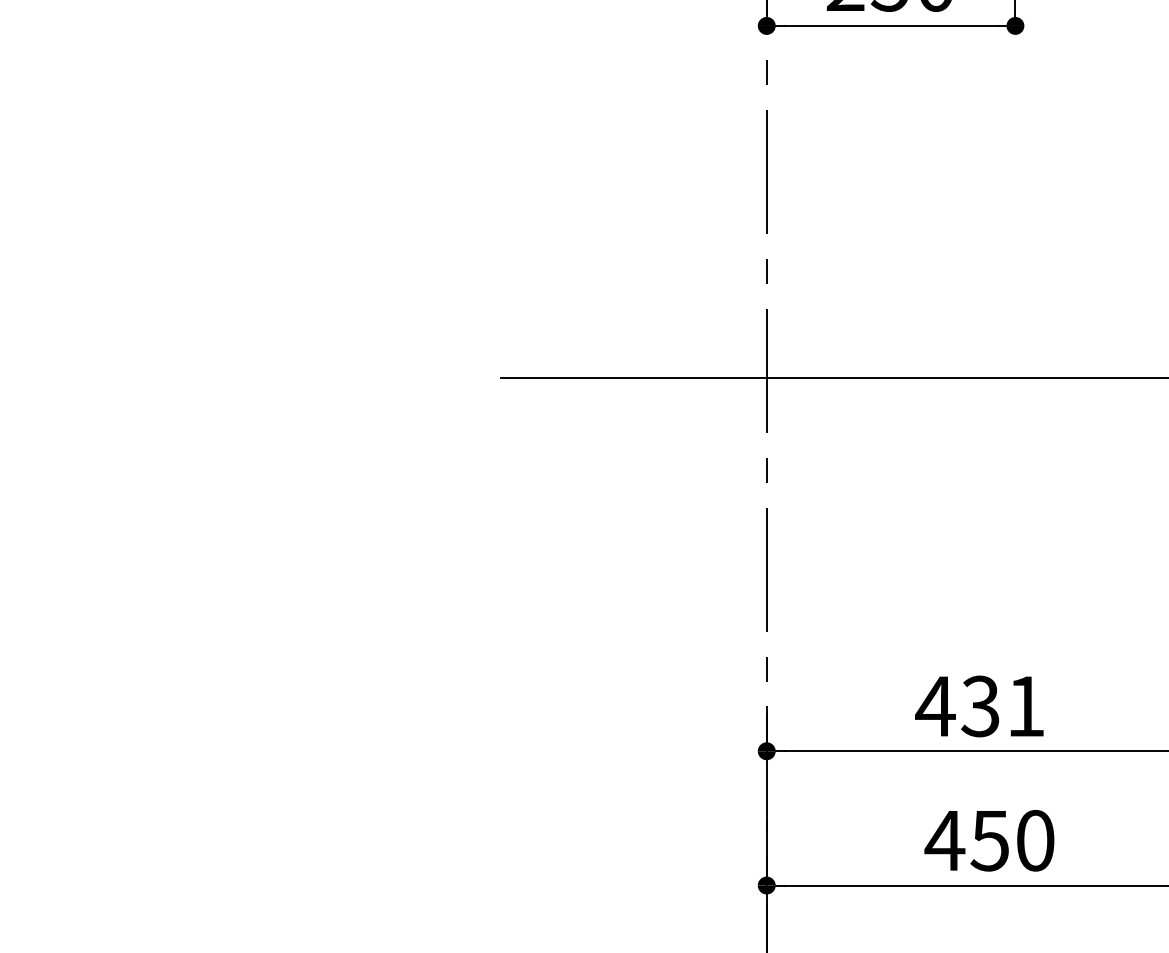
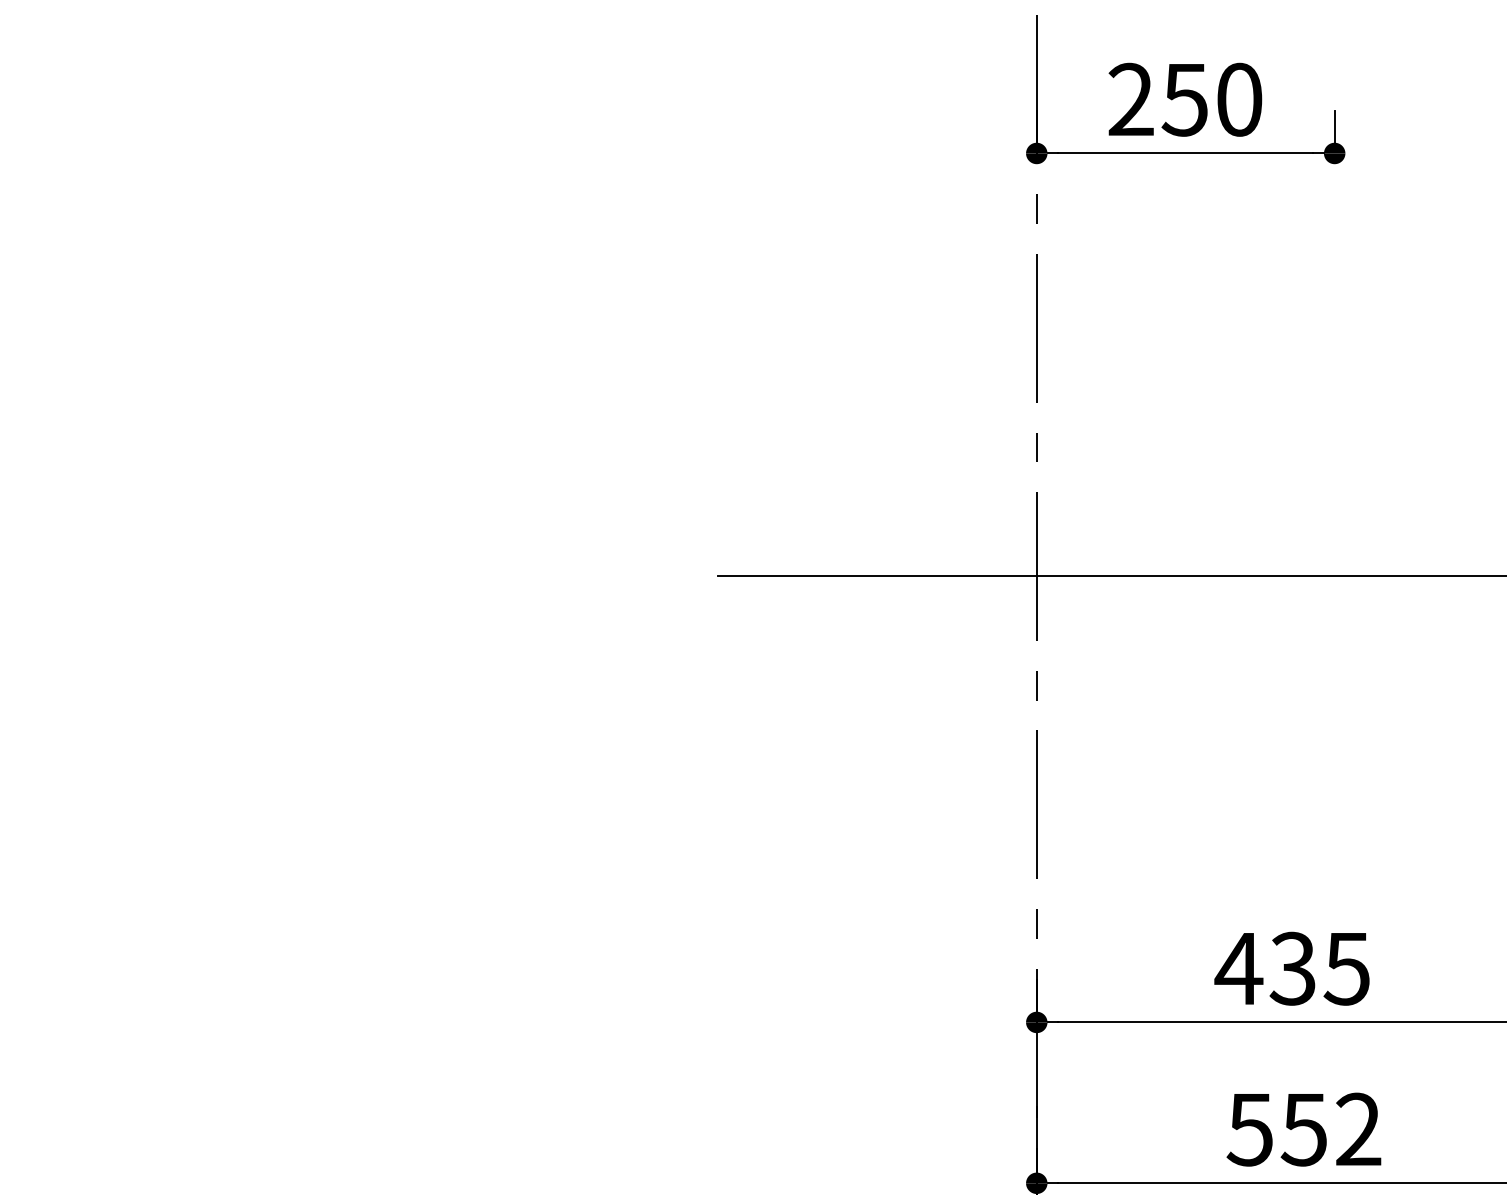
text: (1025, 707) -> (1346, 969), 431 -> 435
text: (989, 840) -> (1303, 1129), 450 -> 552

